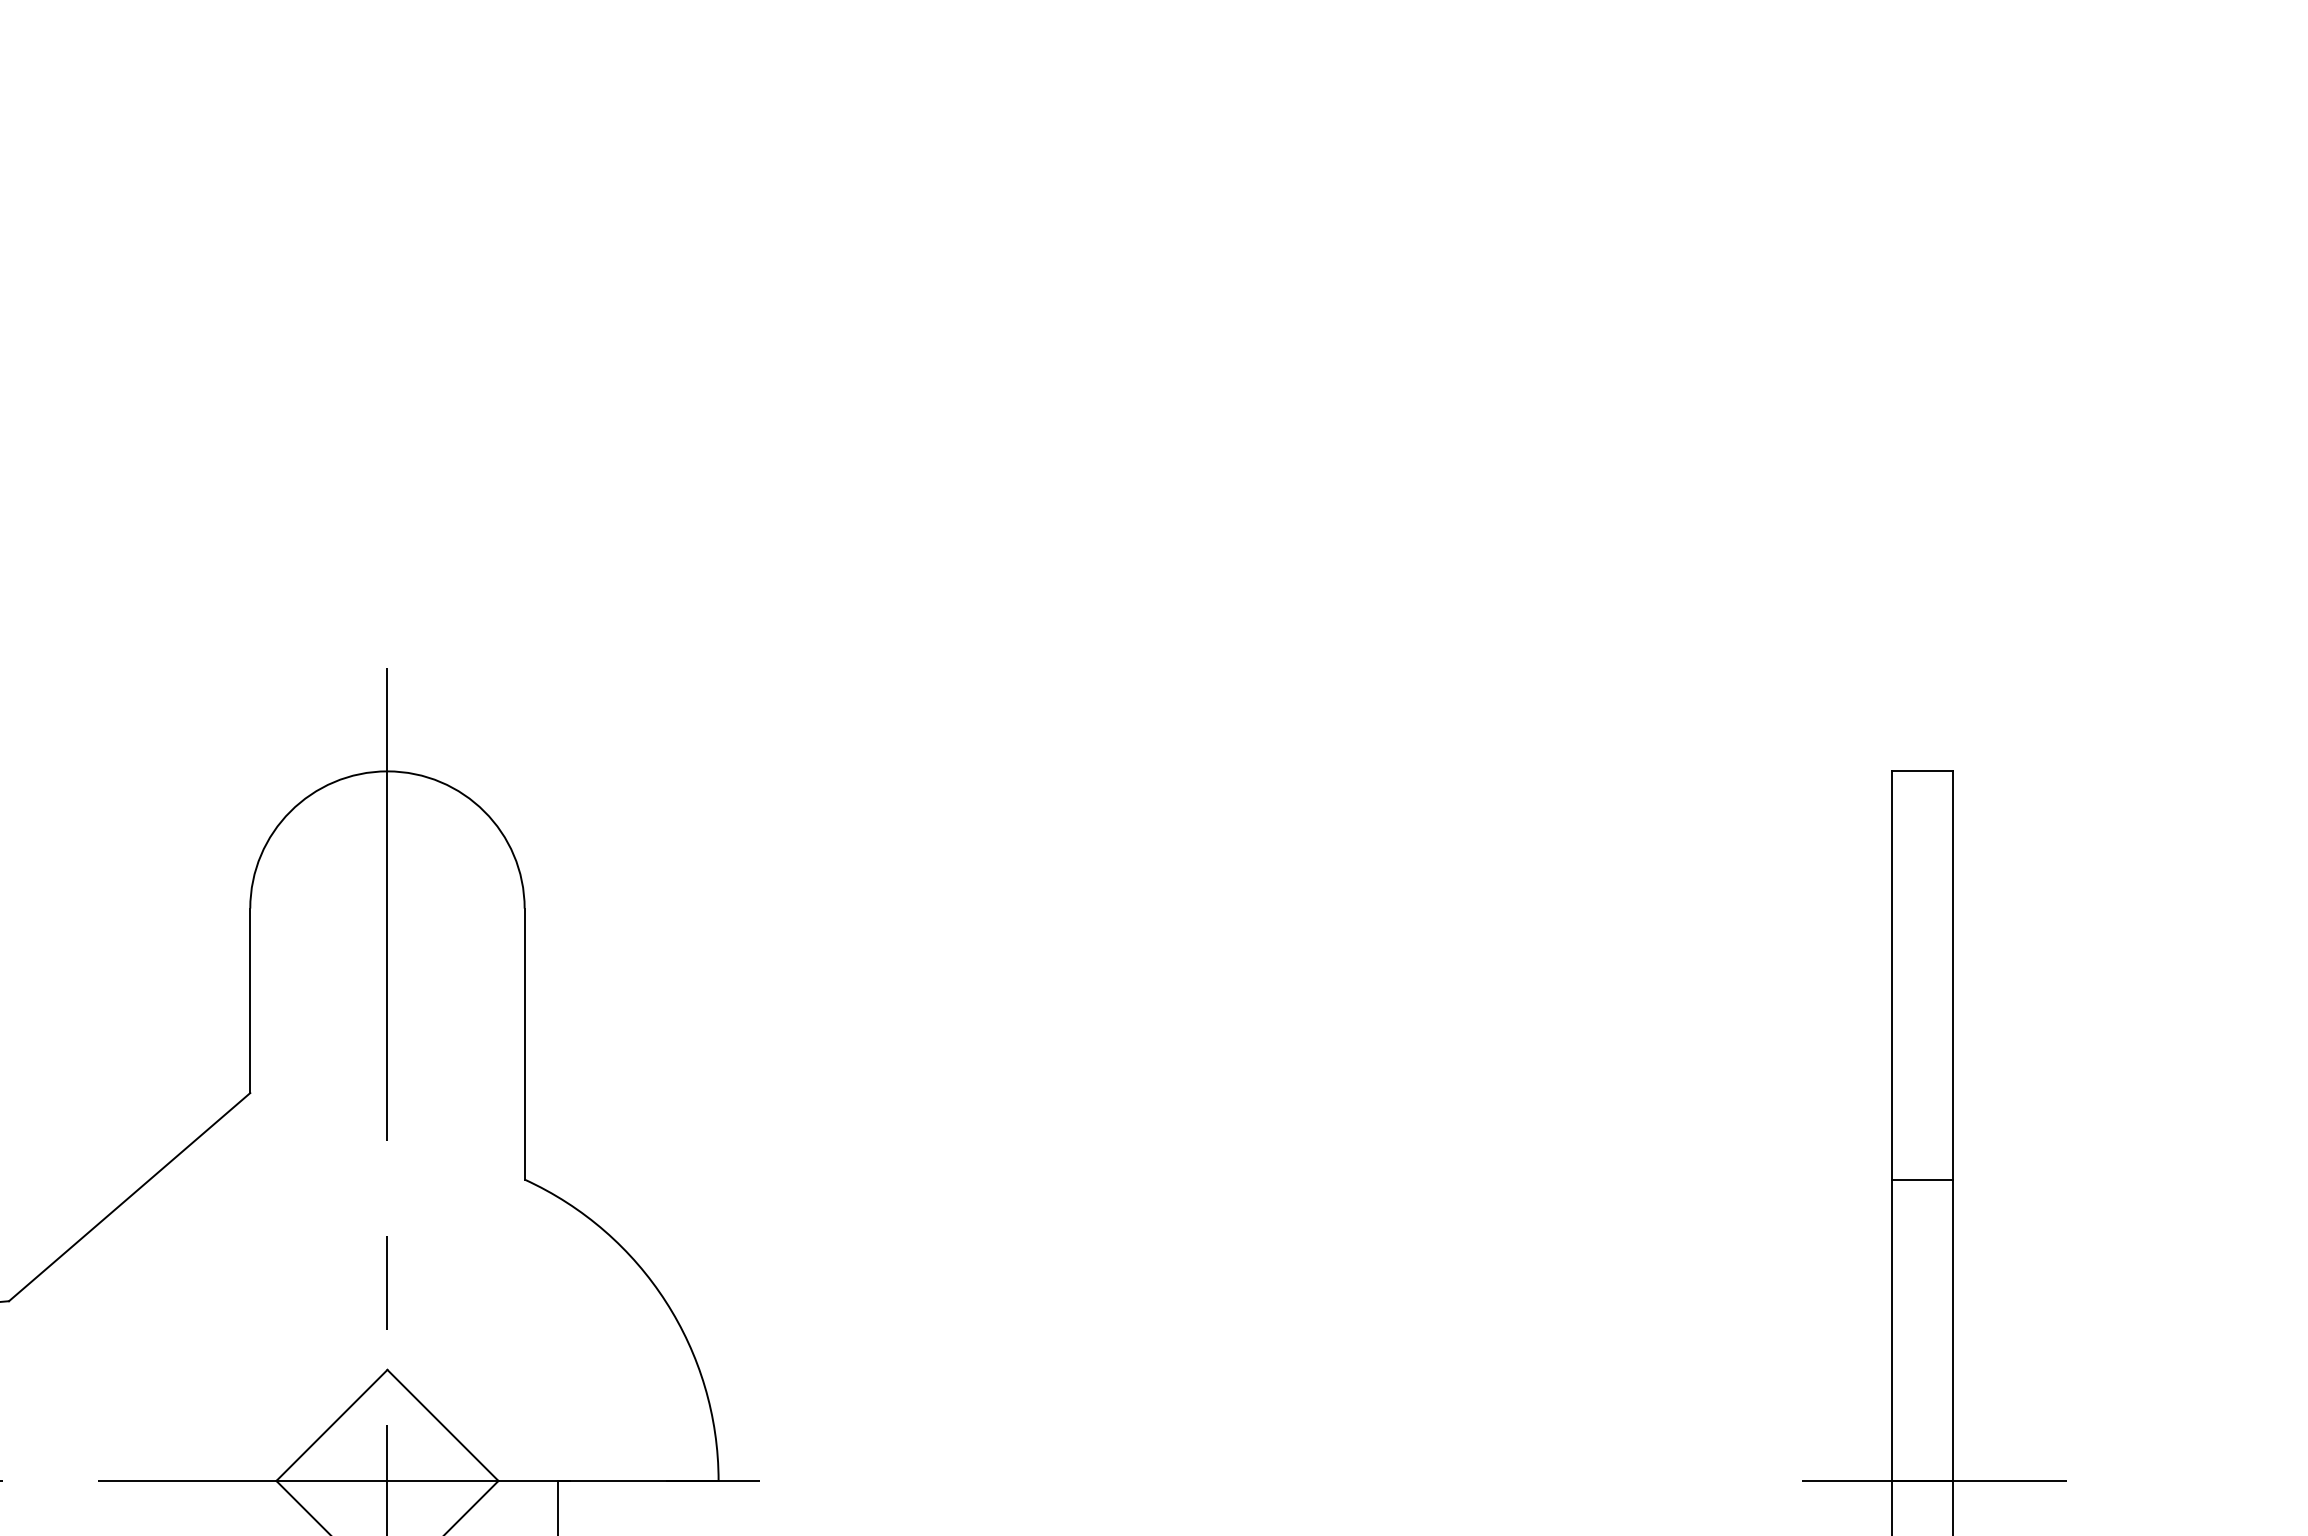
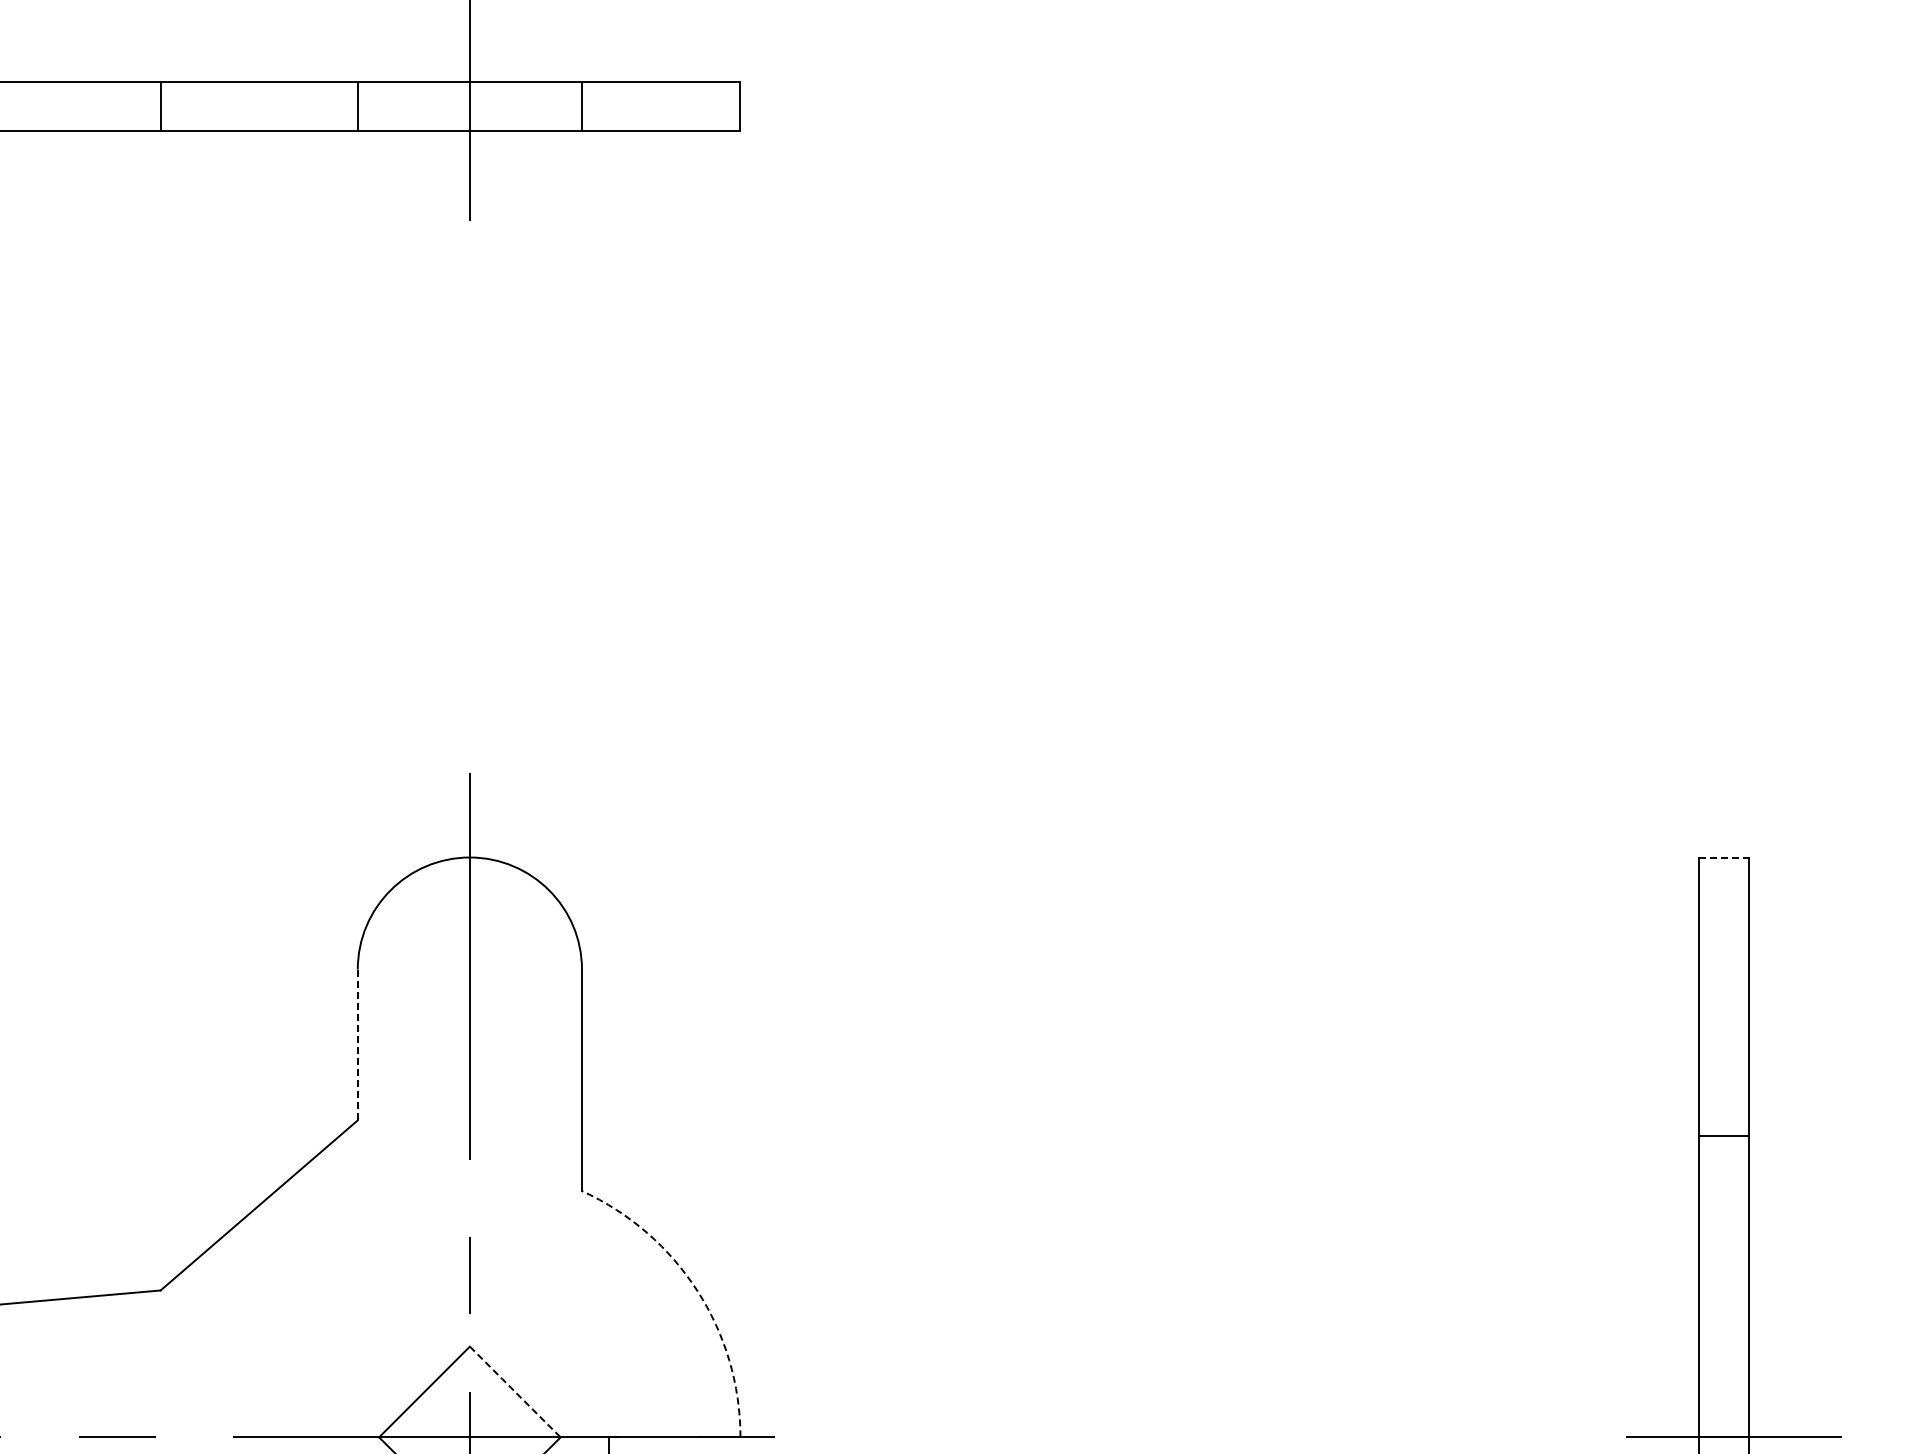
line: (1922, 771) -> (1724, 857), solid -> dashed
line: (249, 1001) -> (357, 1045), solid -> dashed
line: (1921, 1180) -> (1723, 1136), moved
arc: (666, 1301) -> (697, 1290), solid -> dashed
line: (443, 1426) -> (515, 1392), solid -> dashed

